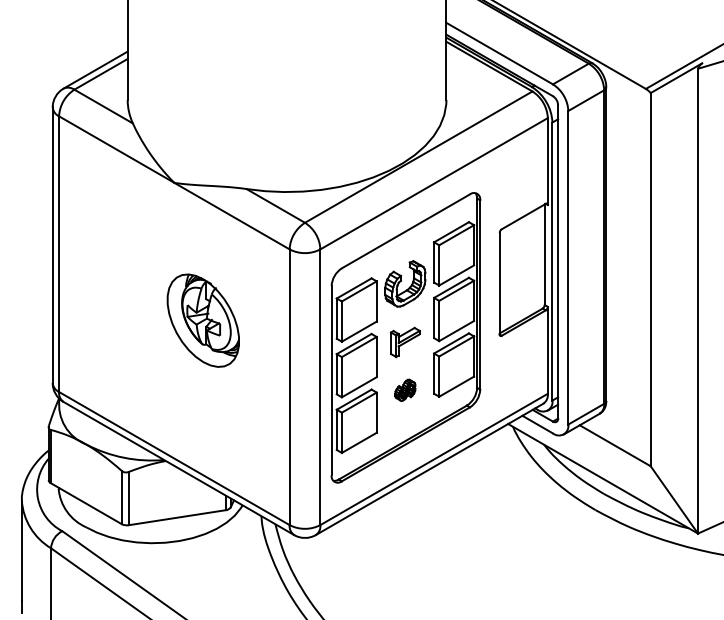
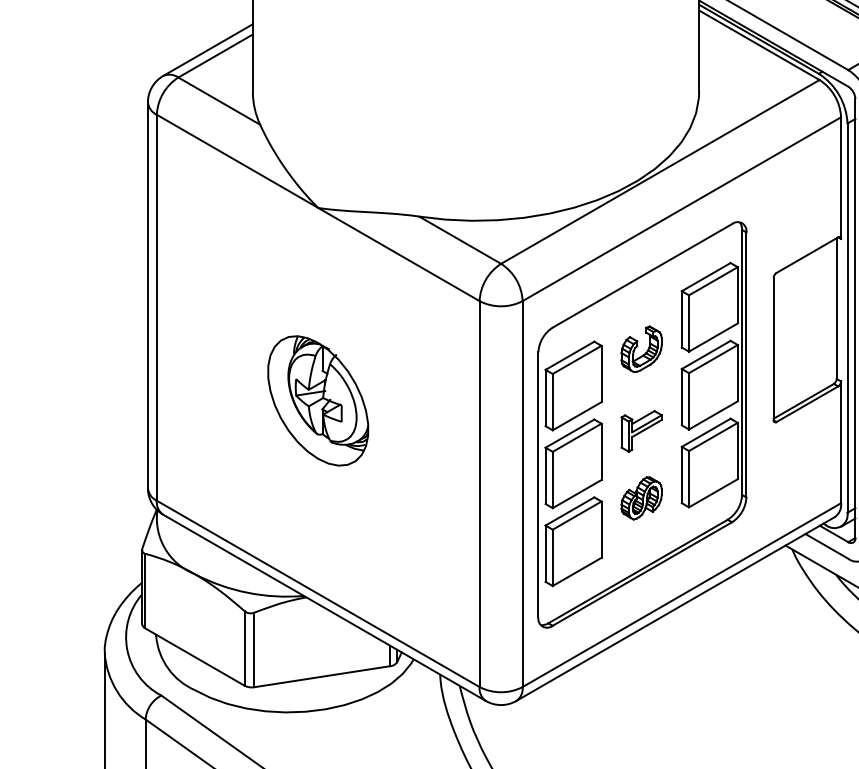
part: (405, 283) -> (641, 348), size x0.71
part: (202, 320) -> (317, 400), moved
part: (405, 390) -> (641, 498), size x1.43

